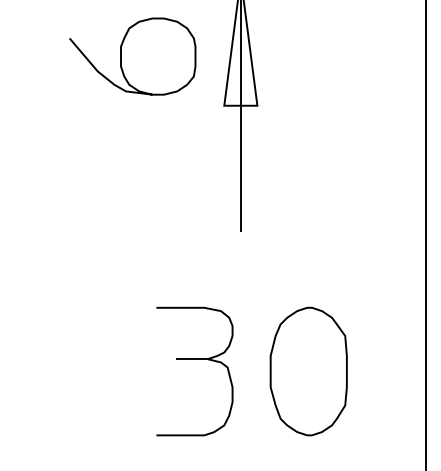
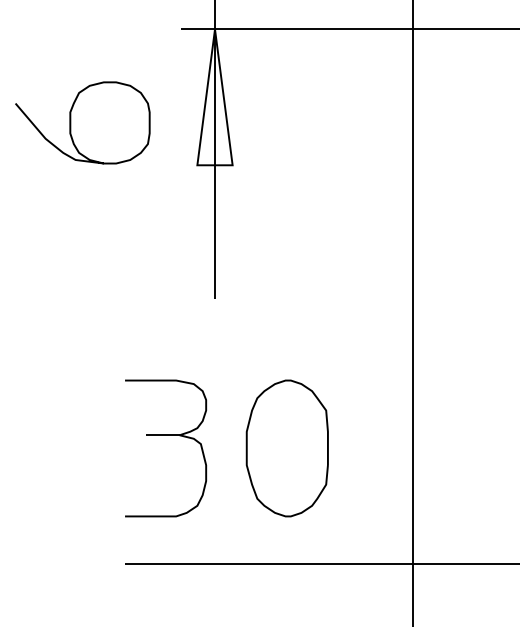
curve: (122, 56) -> (71, 122), moved

